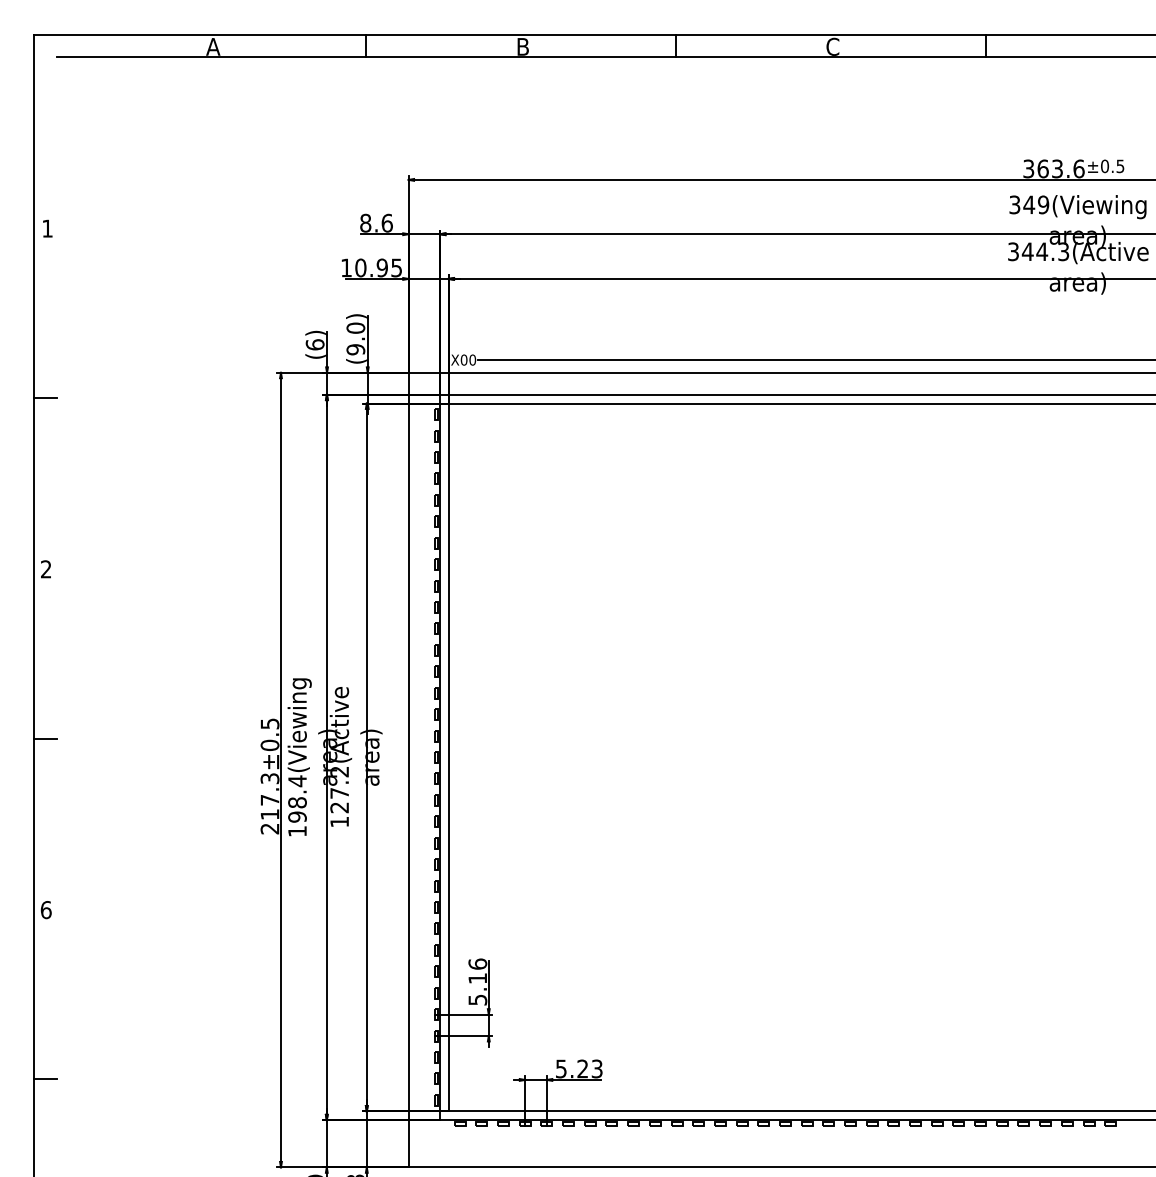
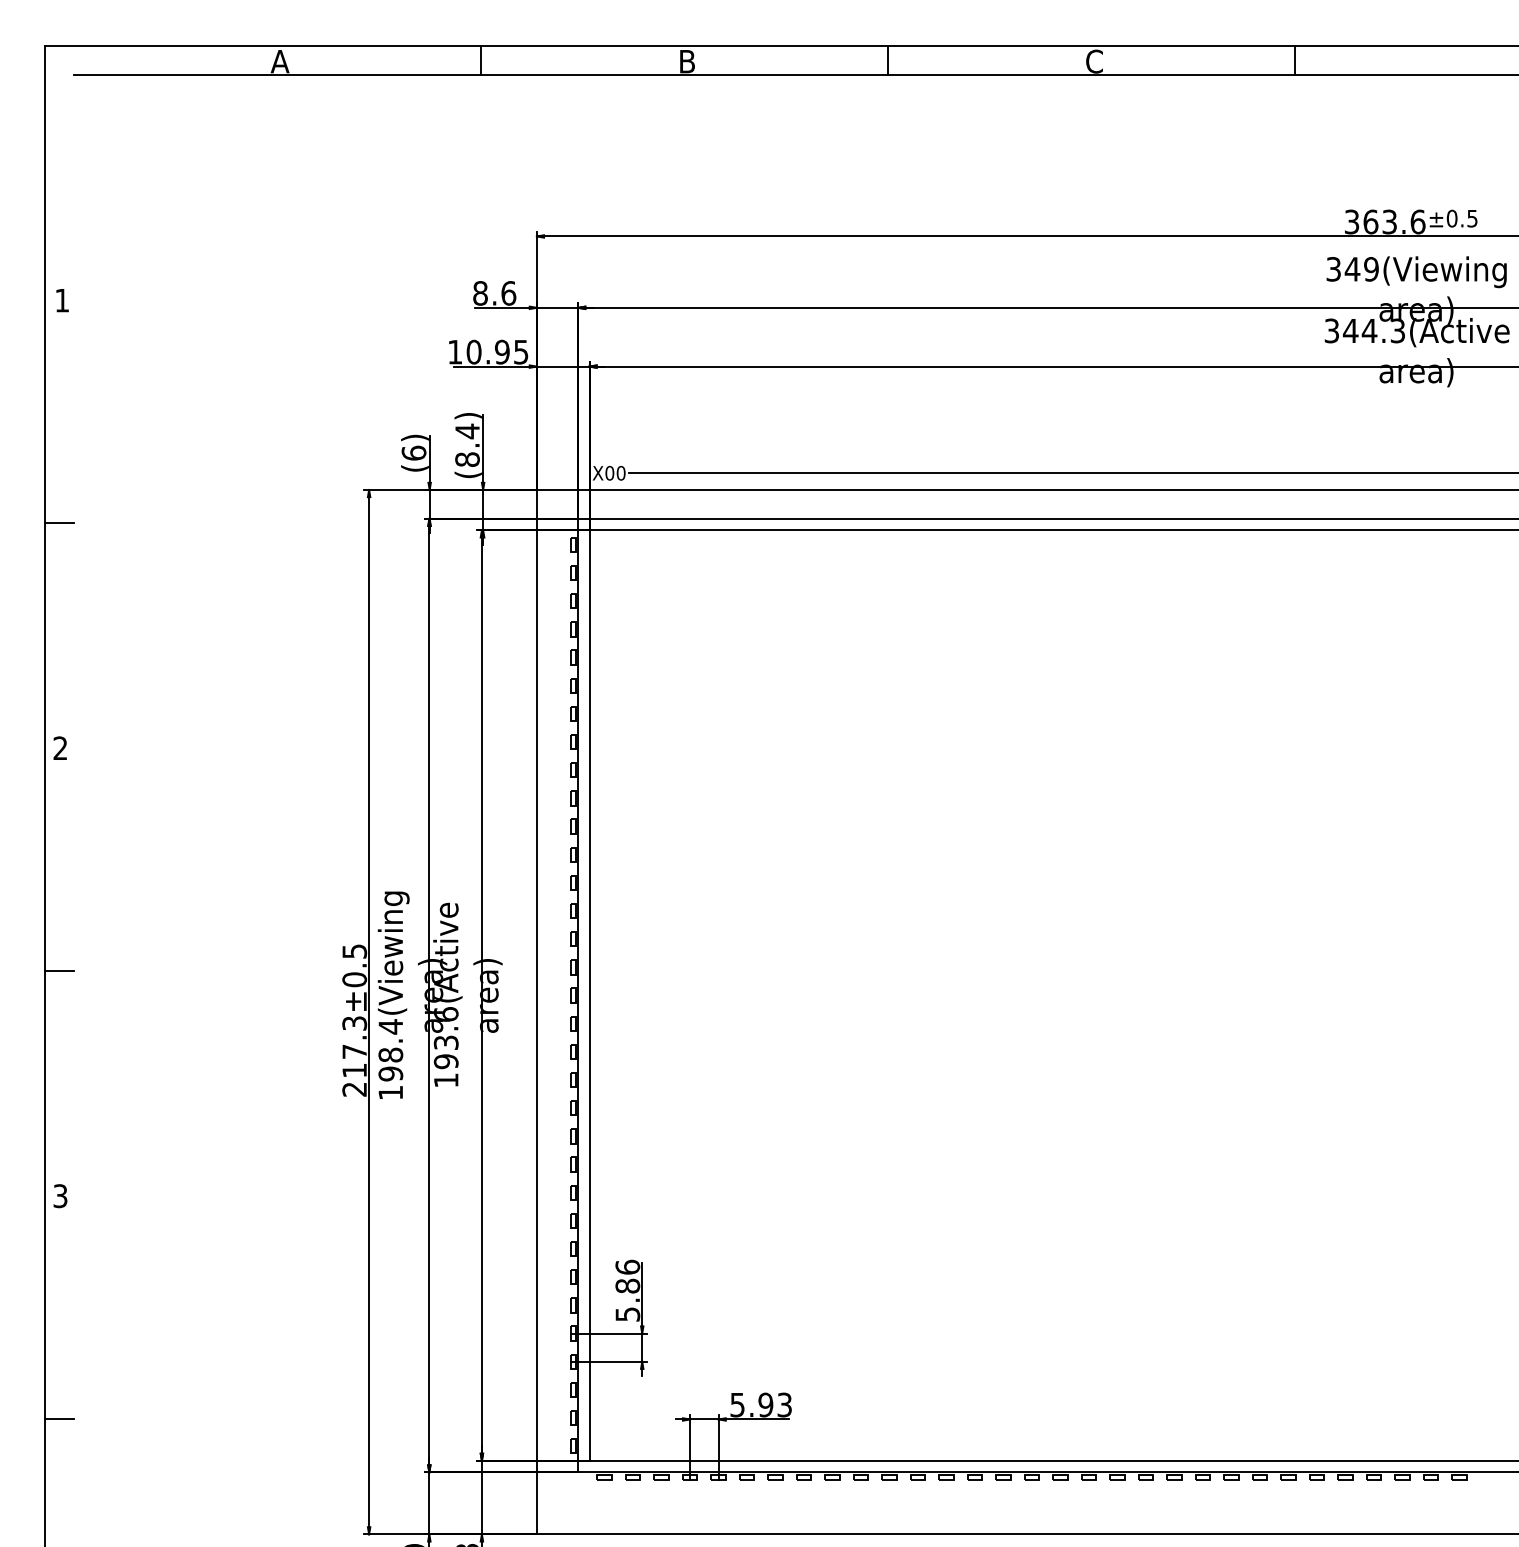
text: (355, 338) -> (467, 444), (9.0) -> (8.4)
text: (339, 789) -> (446, 1037), 127.2(Active -> 193.6(Active
text: (45, 910) -> (59, 1196), 6 -> 3
text: (477, 978) -> (627, 1286), 5.16 -> 5.86
text: (582, 1068) -> (765, 1404), 5.23 -> 5.93

